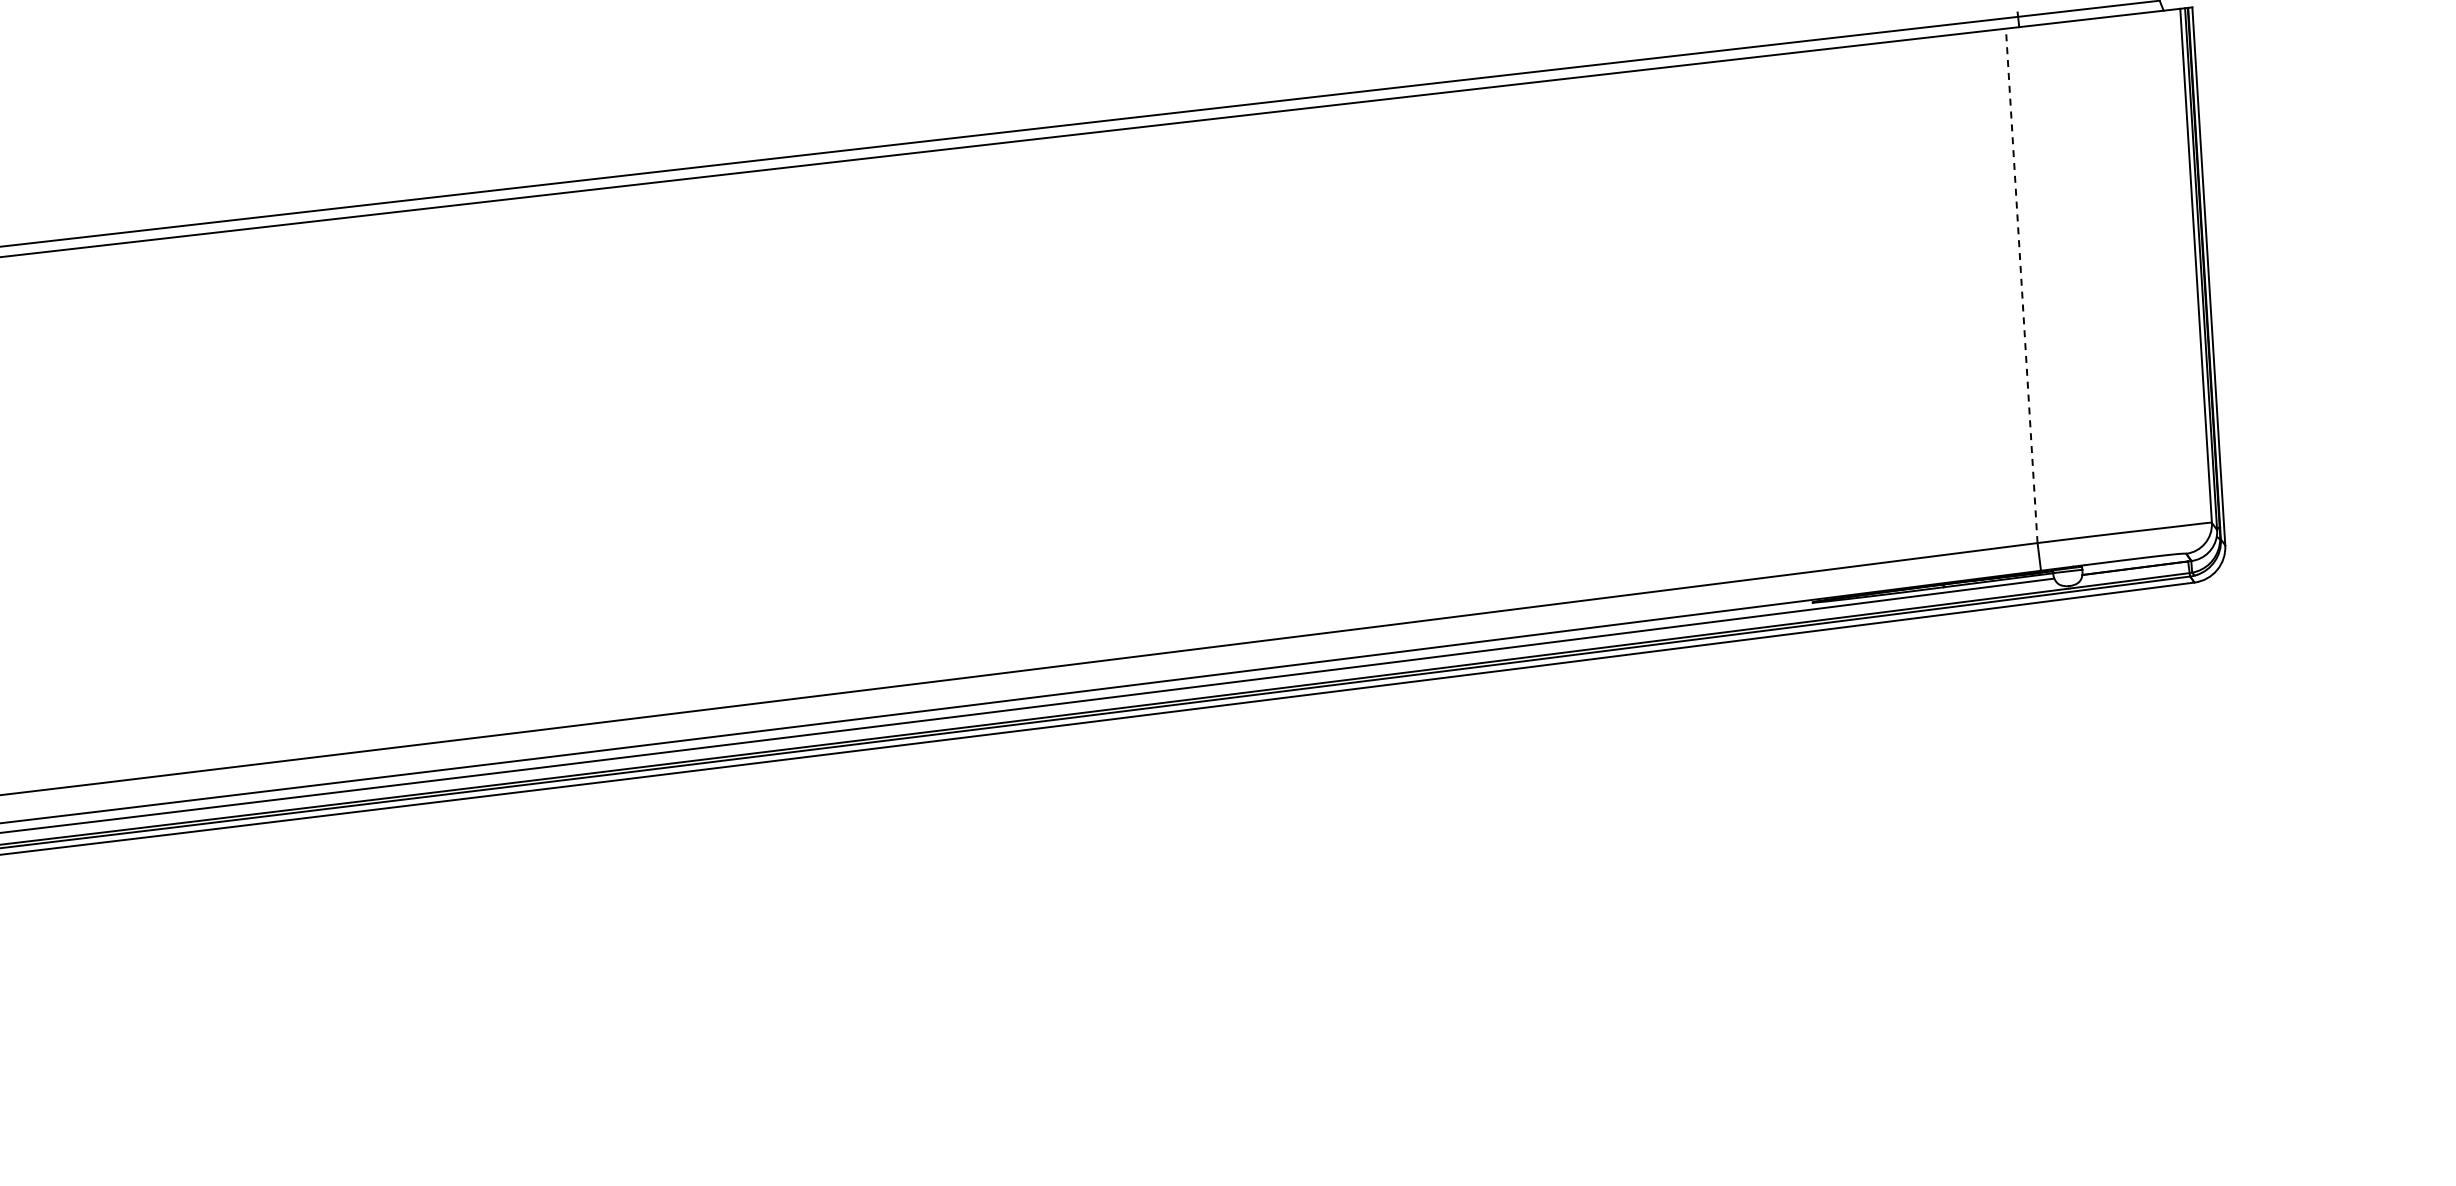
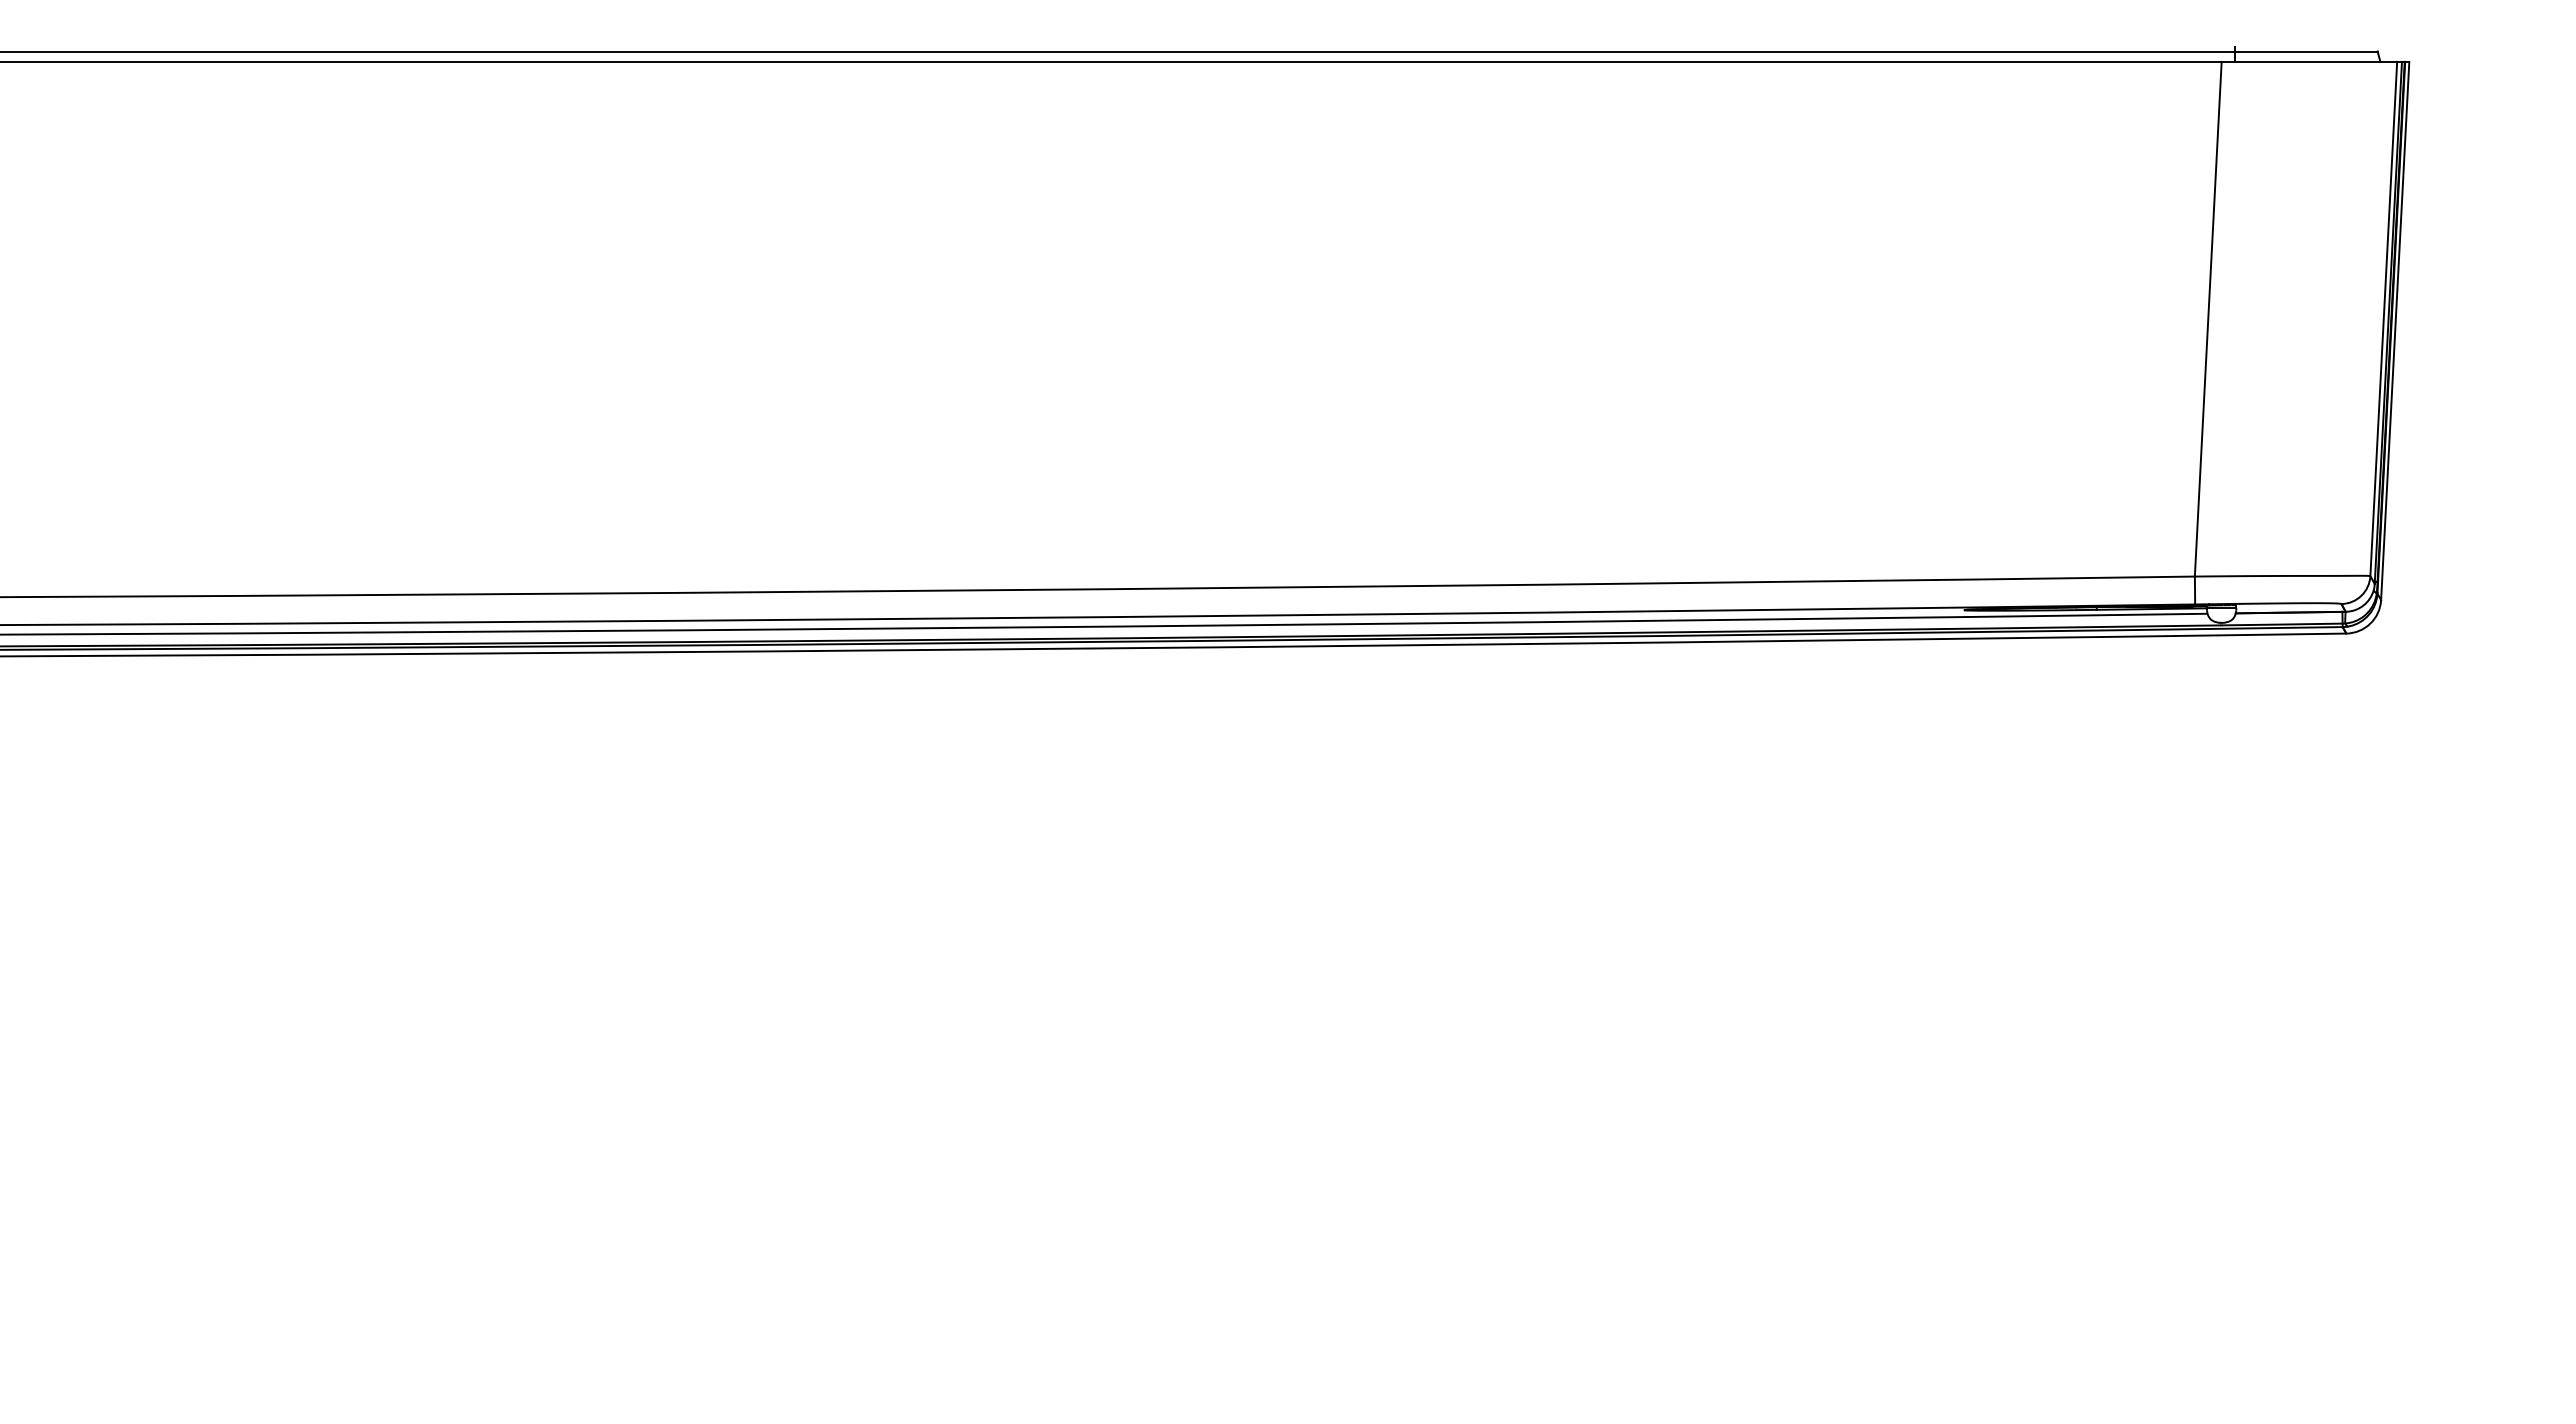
line: (2022, 286) -> (2208, 319), dashed -> solid

